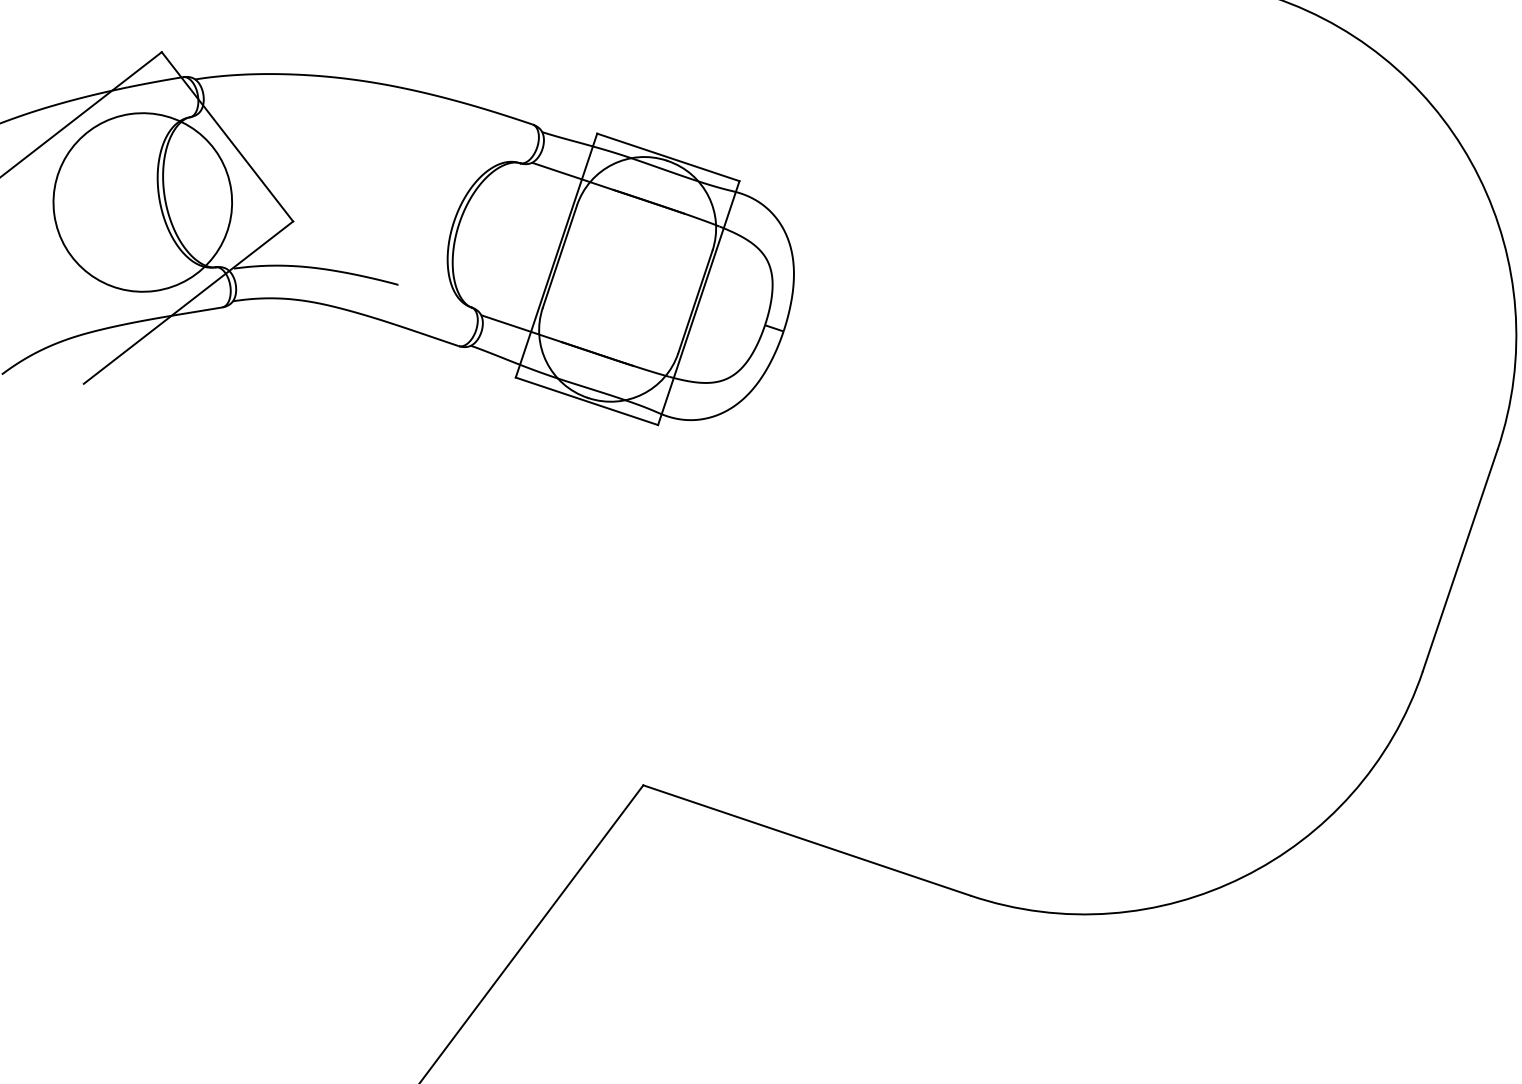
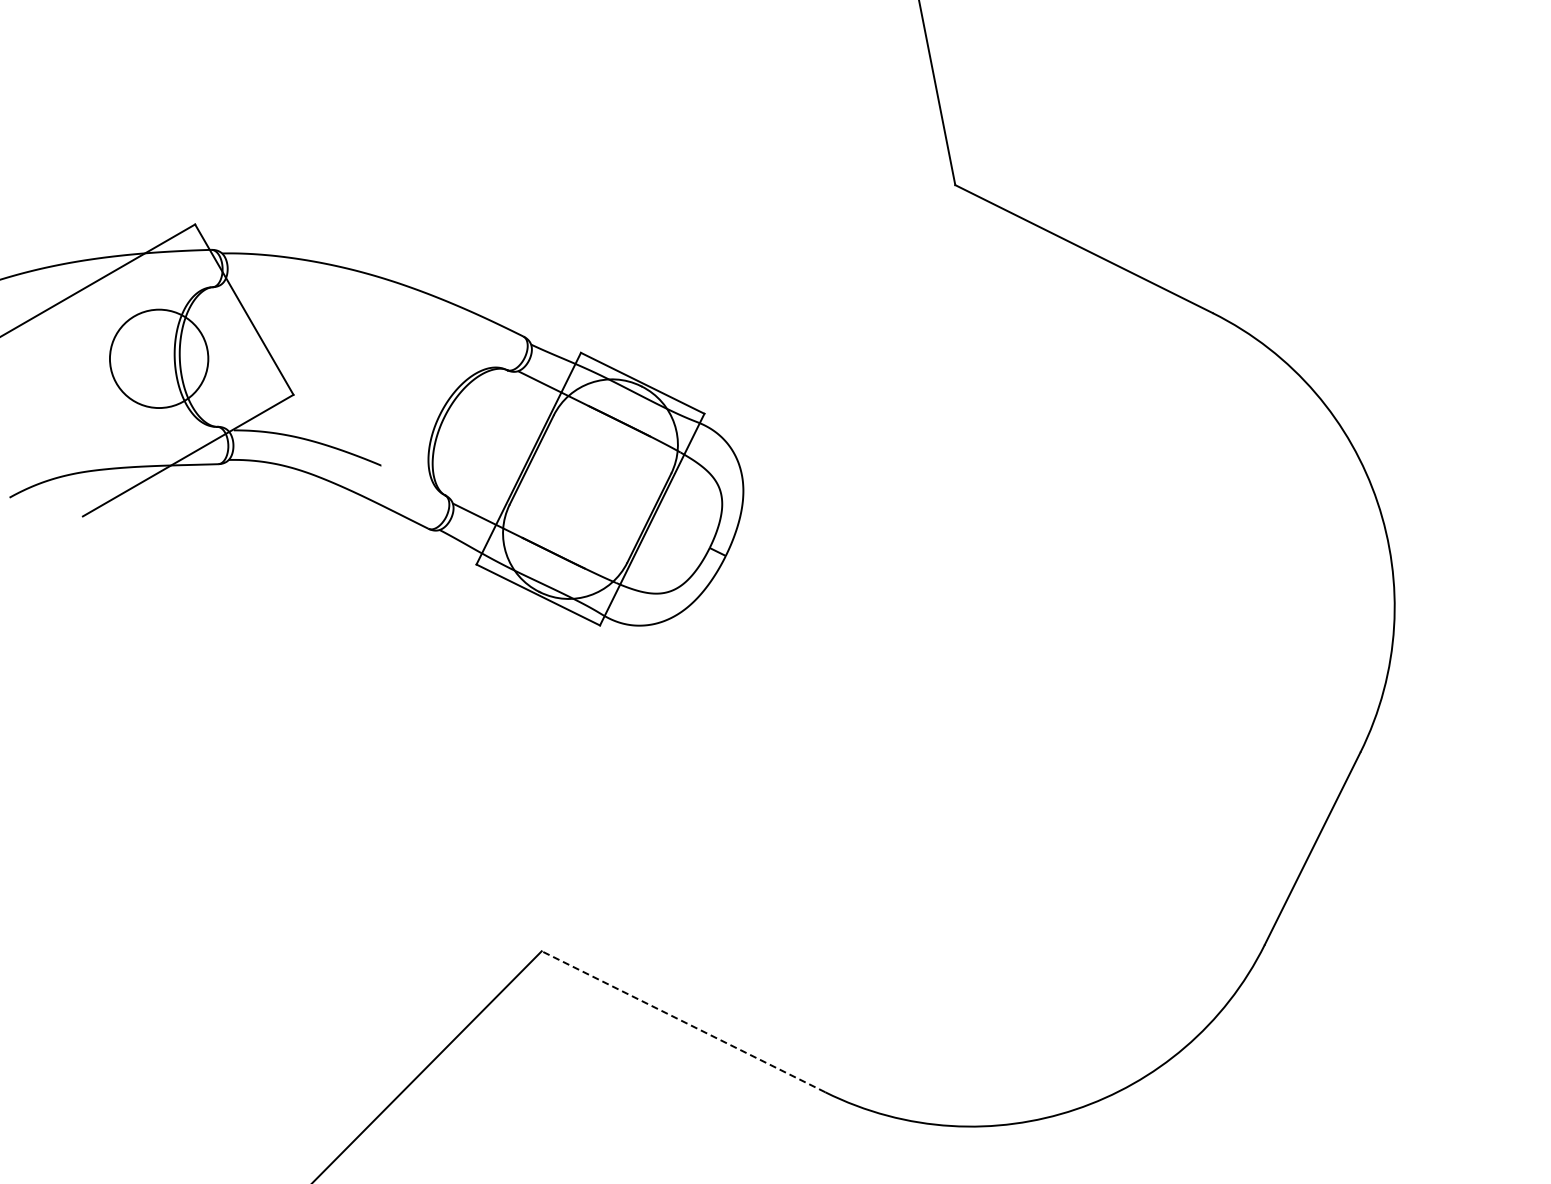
circle: (143, 202) -> (159, 358), size x0.6
line: (806, 840) -> (683, 1021), solid -> dashed

